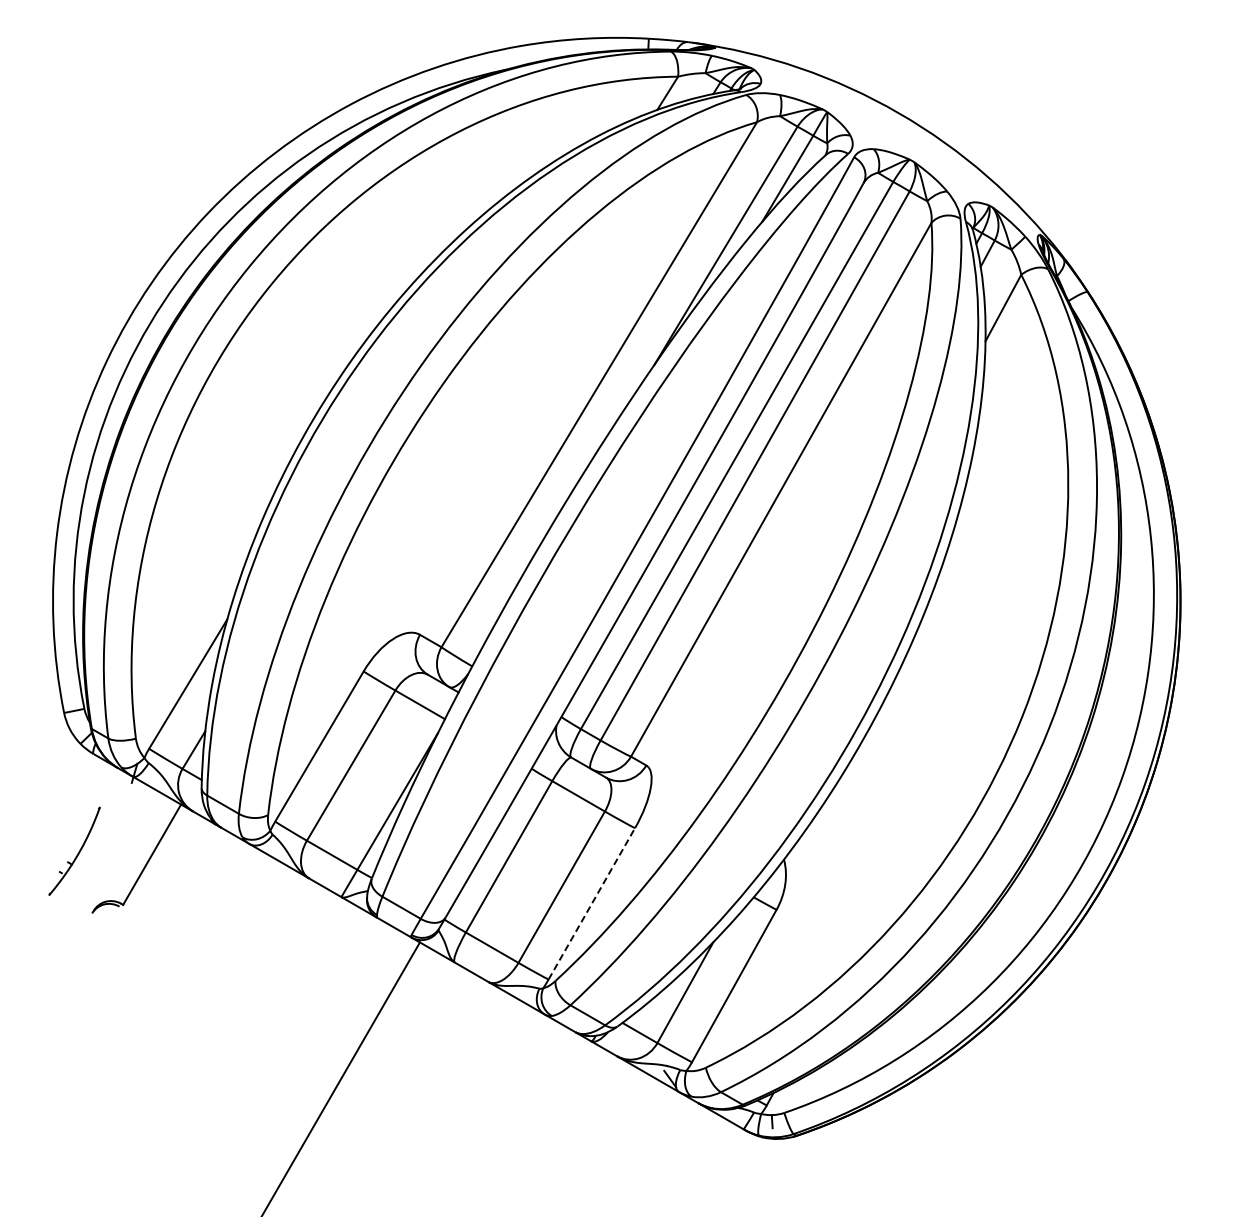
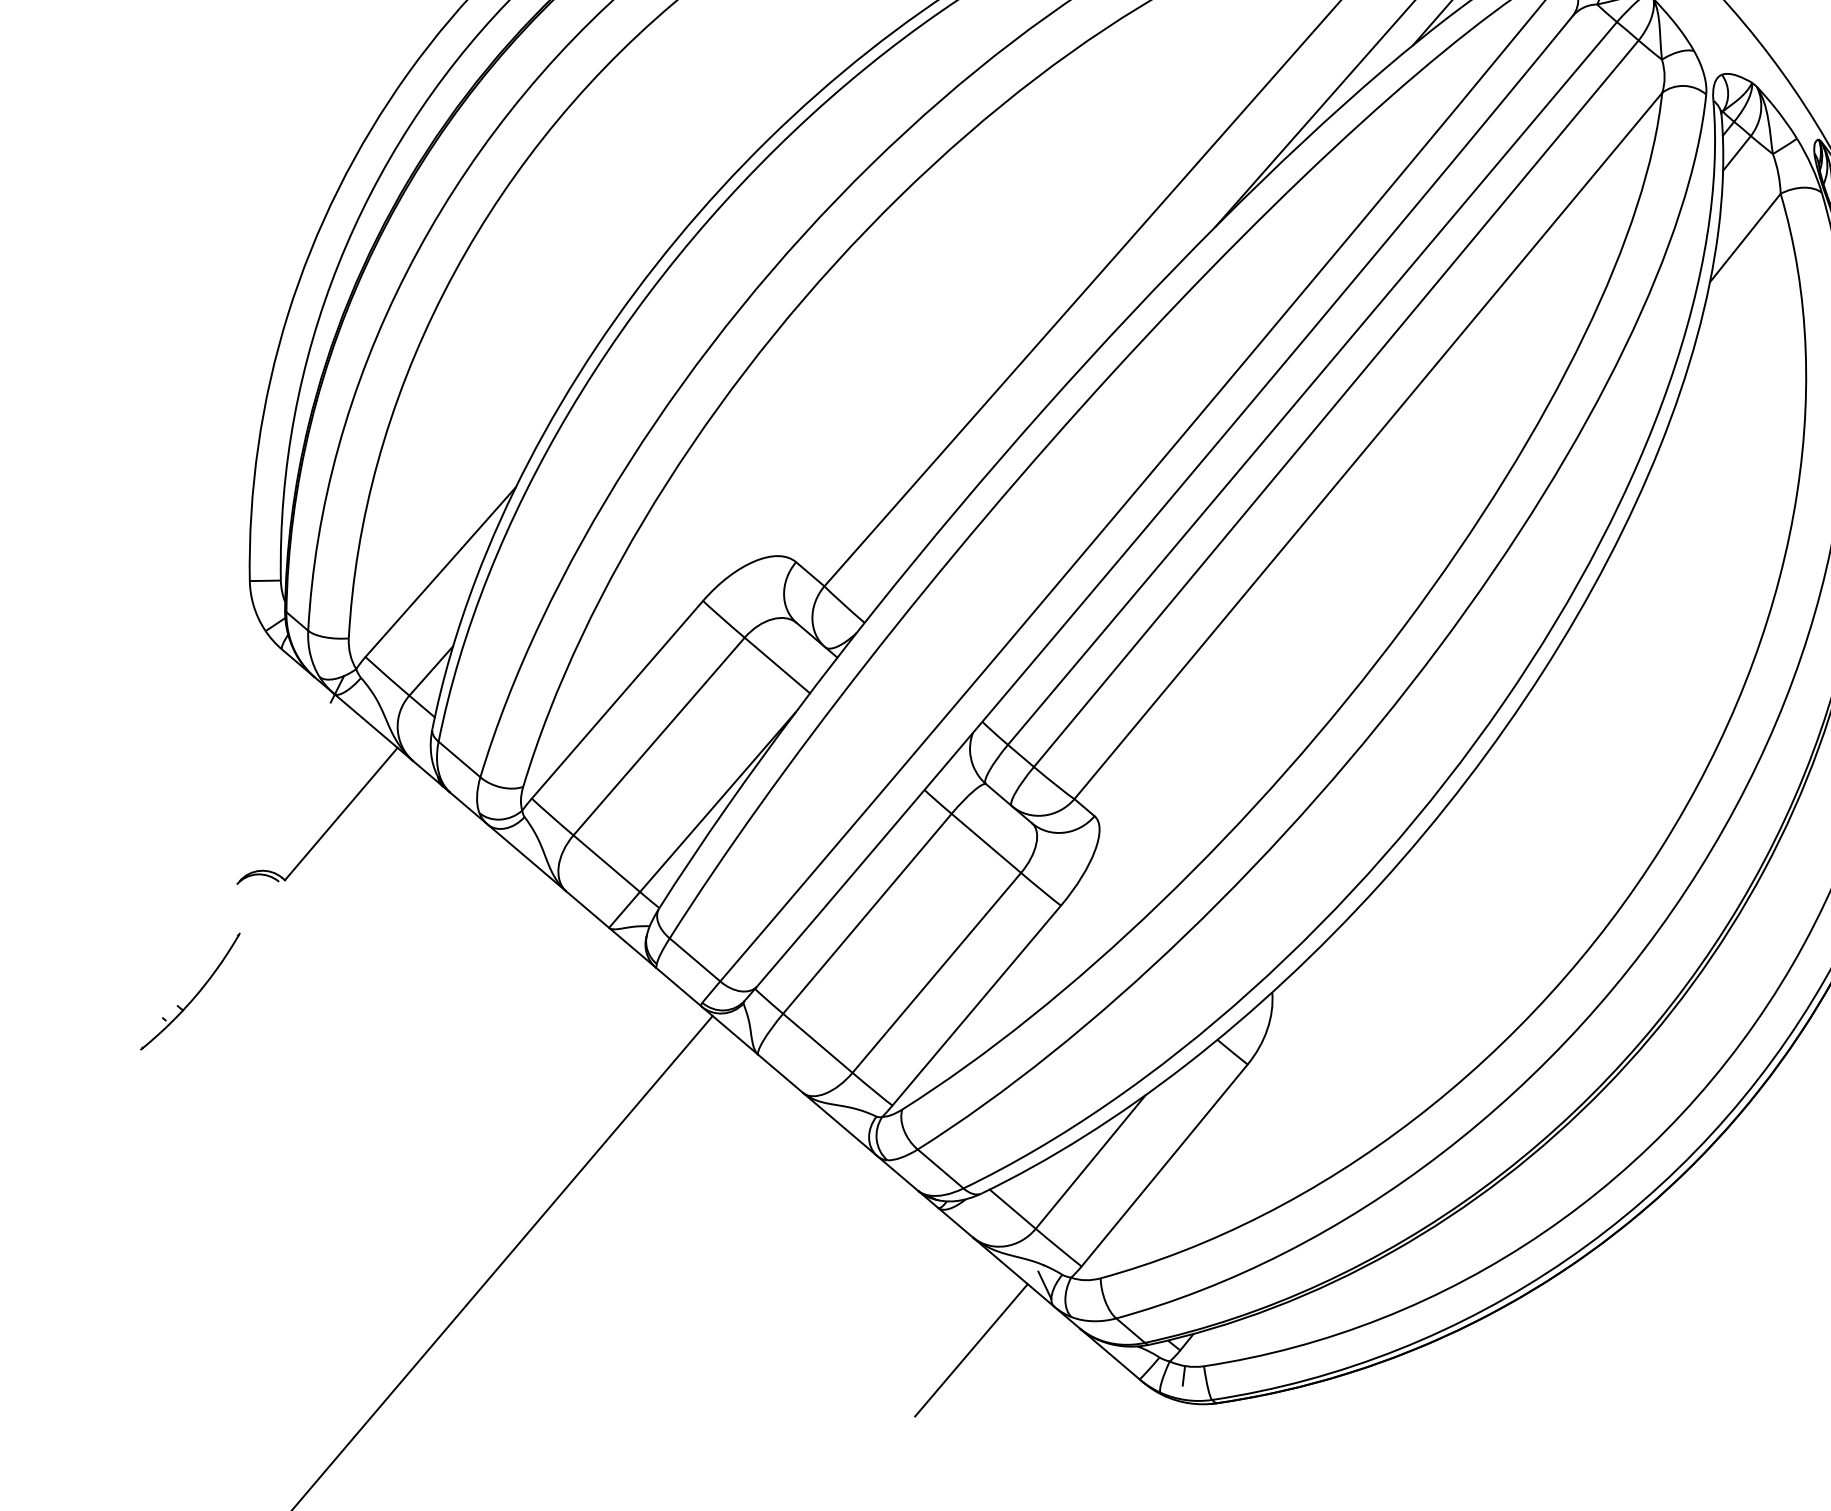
part: (74, 850) -> (190, 990), moved
line: (592, 903) -> (977, 1005), dashed -> solid
line: (629, 1130) -> (970, 1350), added

